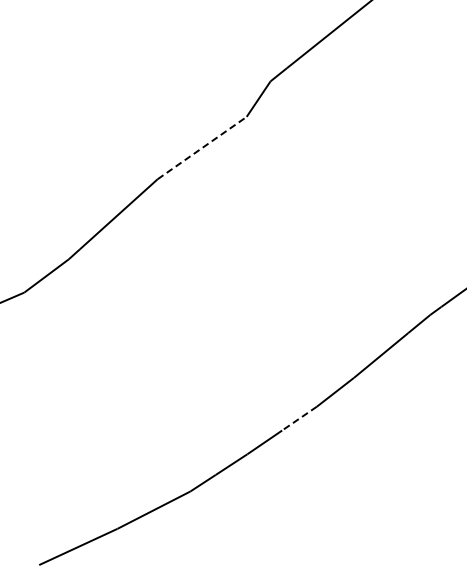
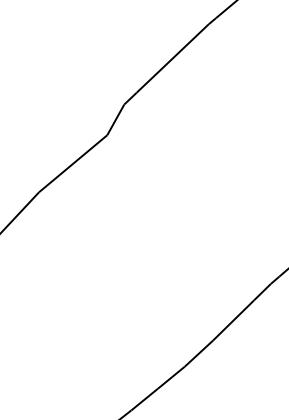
line: (202, 147) -> (73, 163), dashed -> solid
line: (299, 418) -> (171, 377), dashed -> solid

